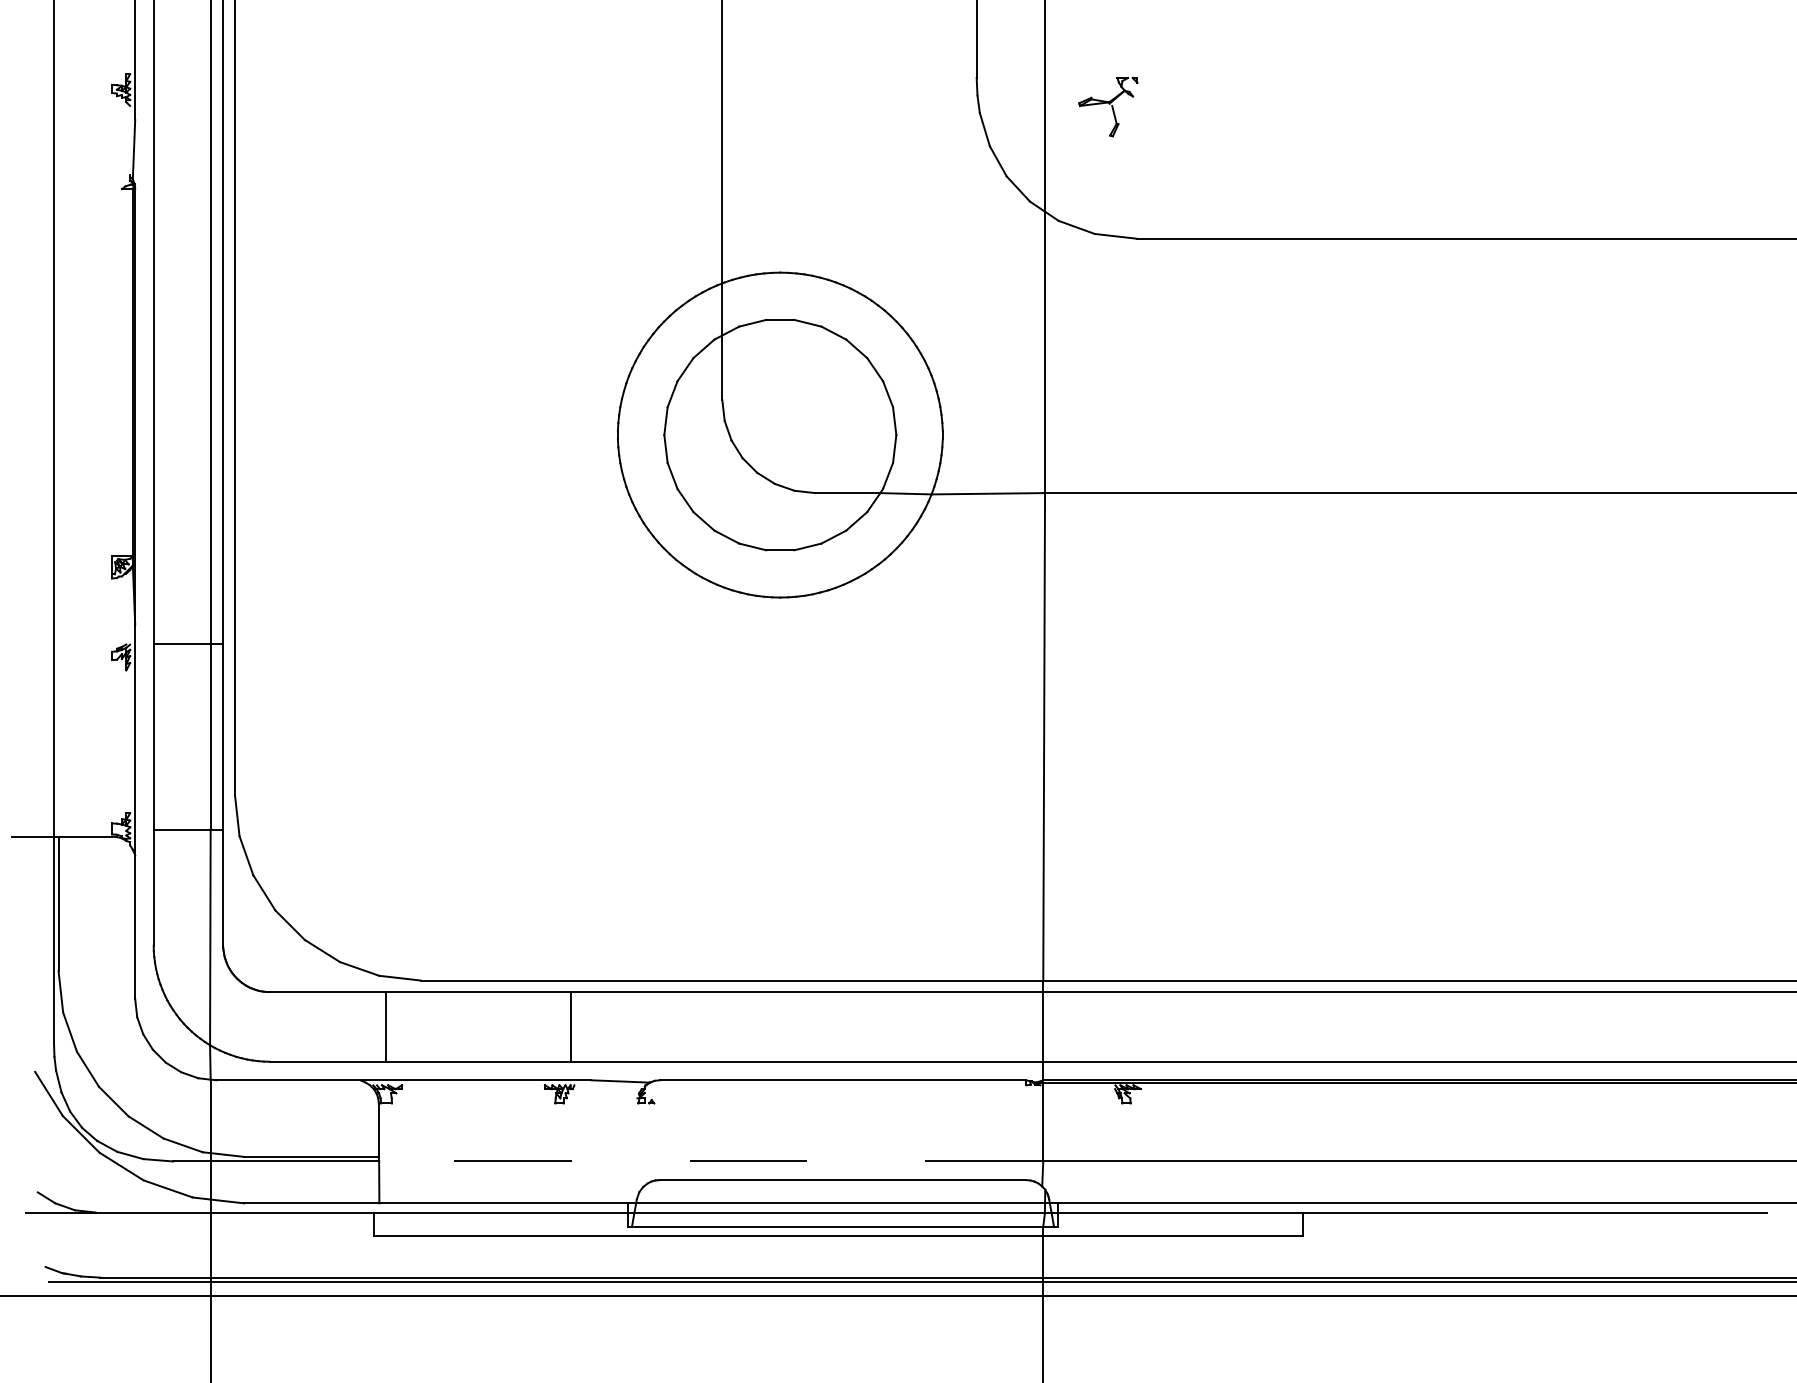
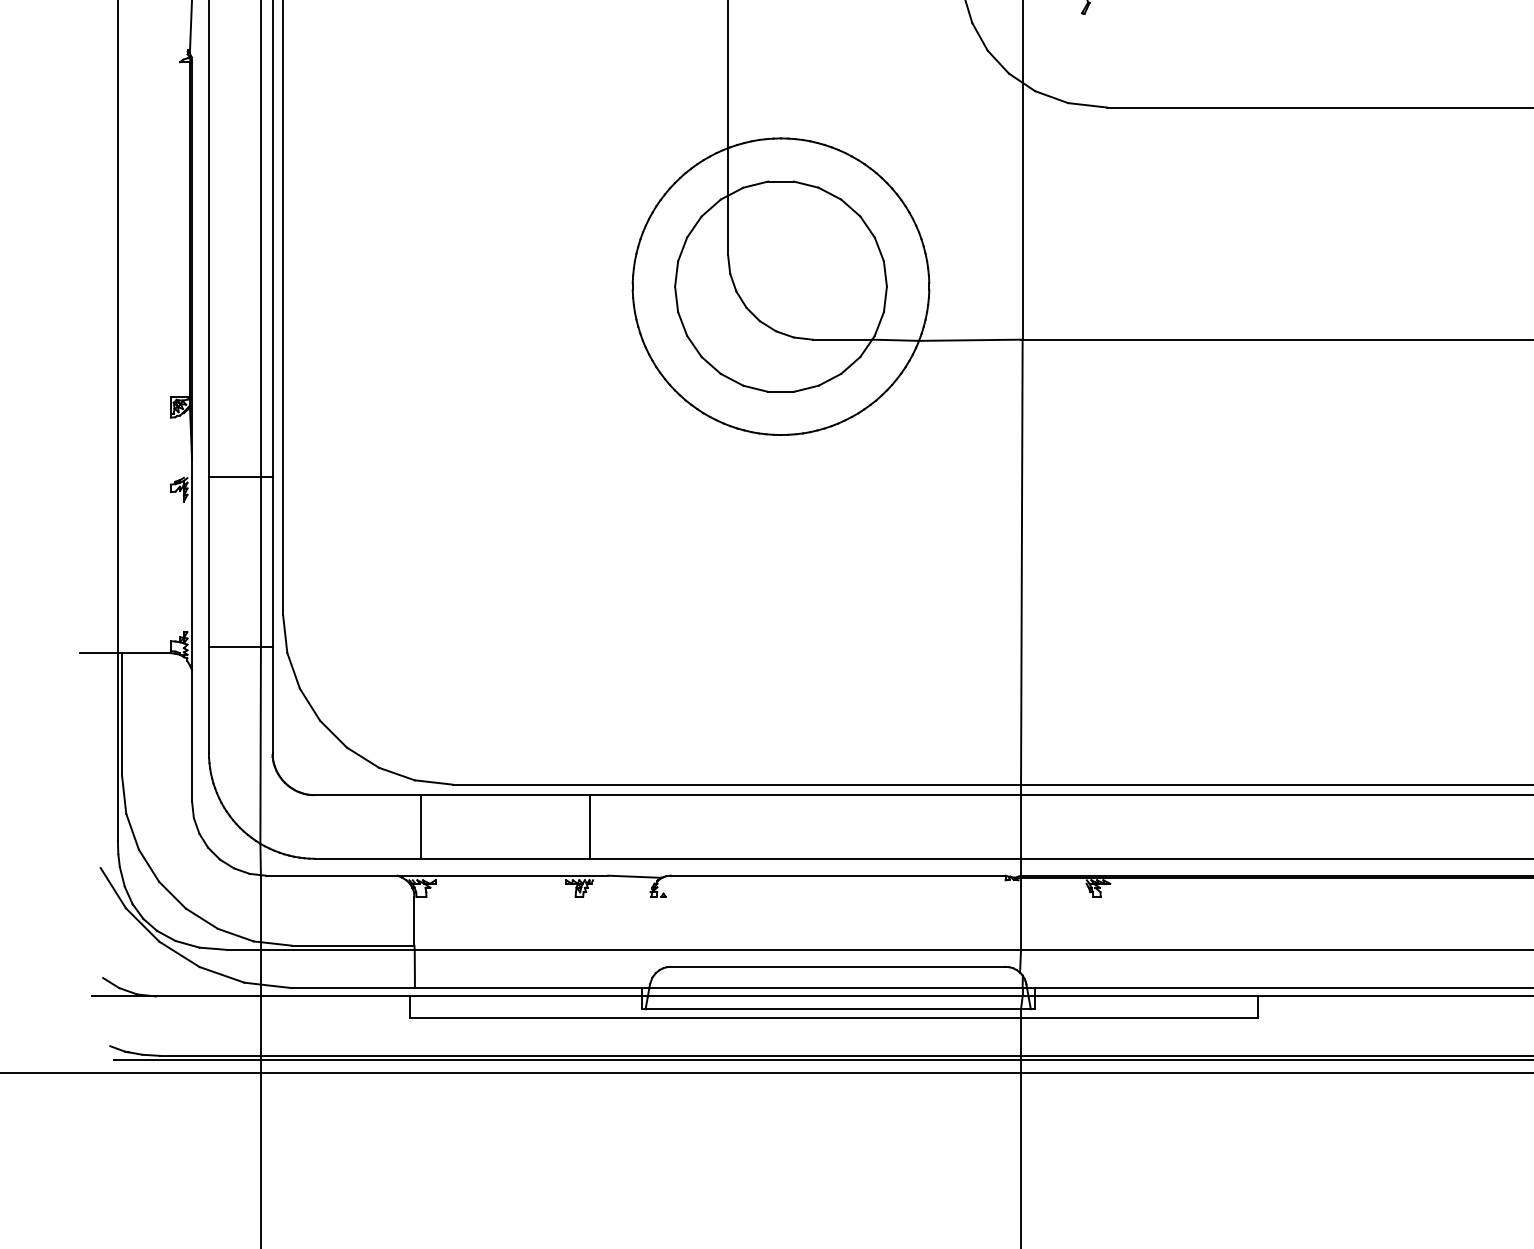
line: (710, 1161) -> (717, 949), dashed -> solid

